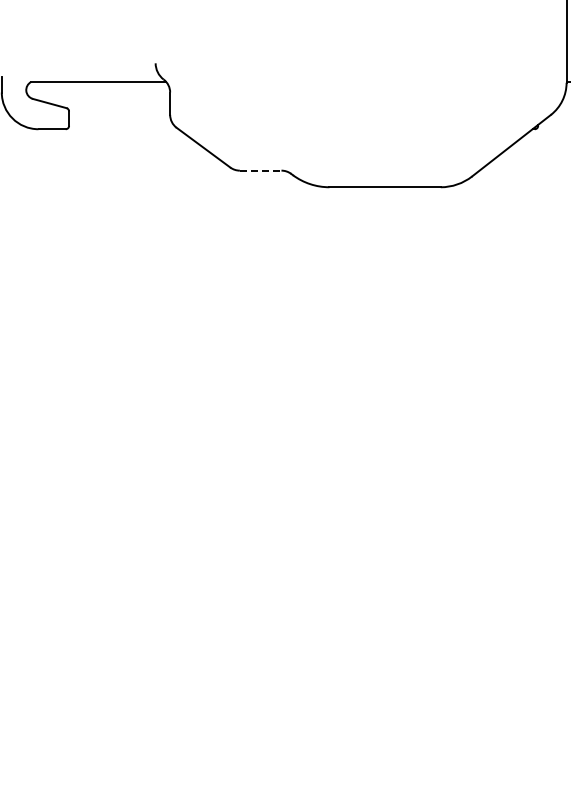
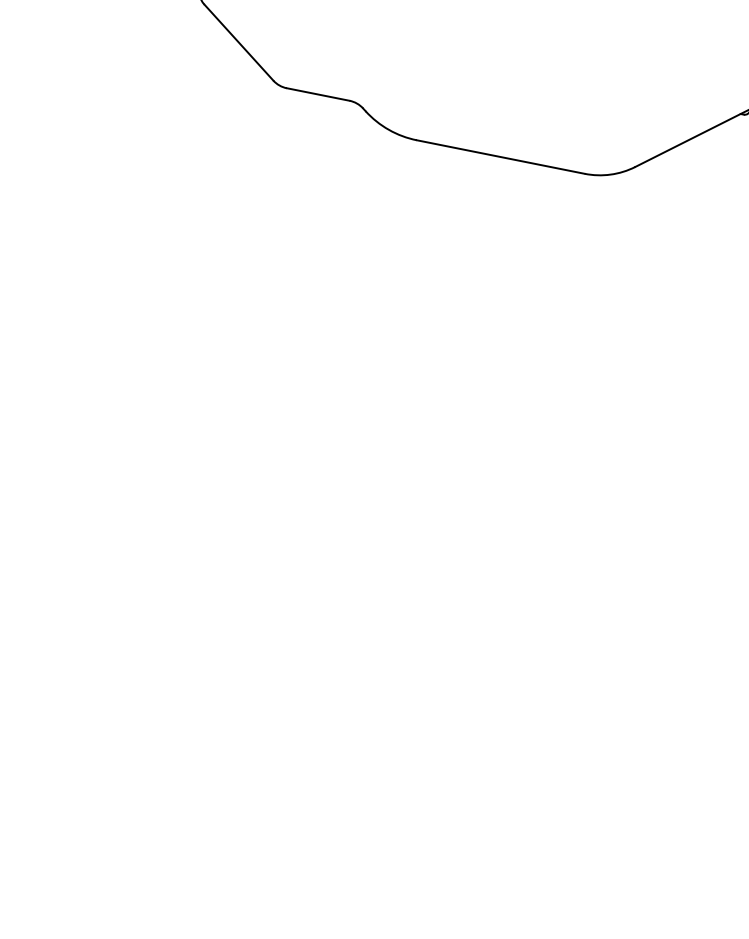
line: (260, 170) -> (318, 94), dashed -> solid

